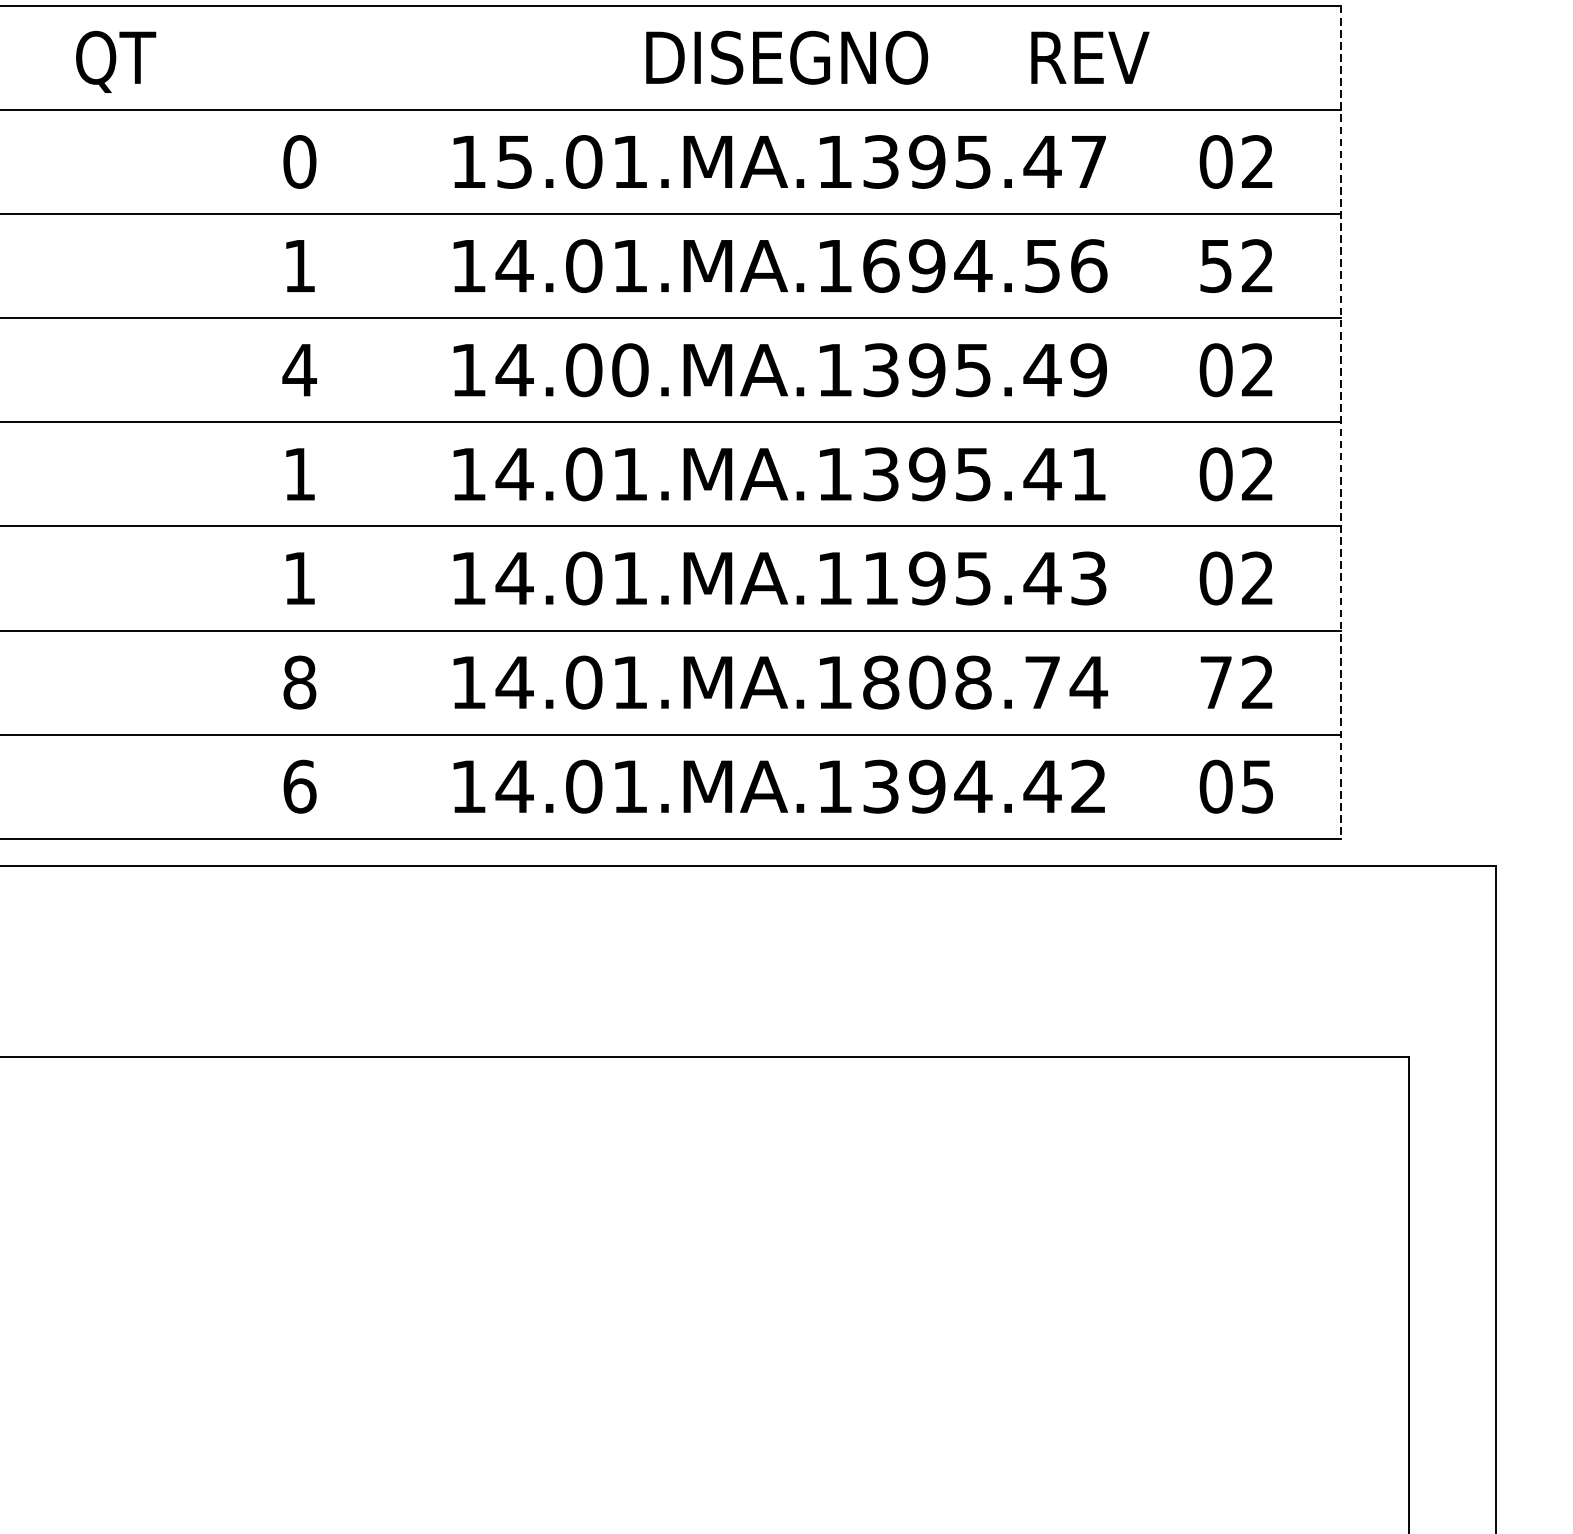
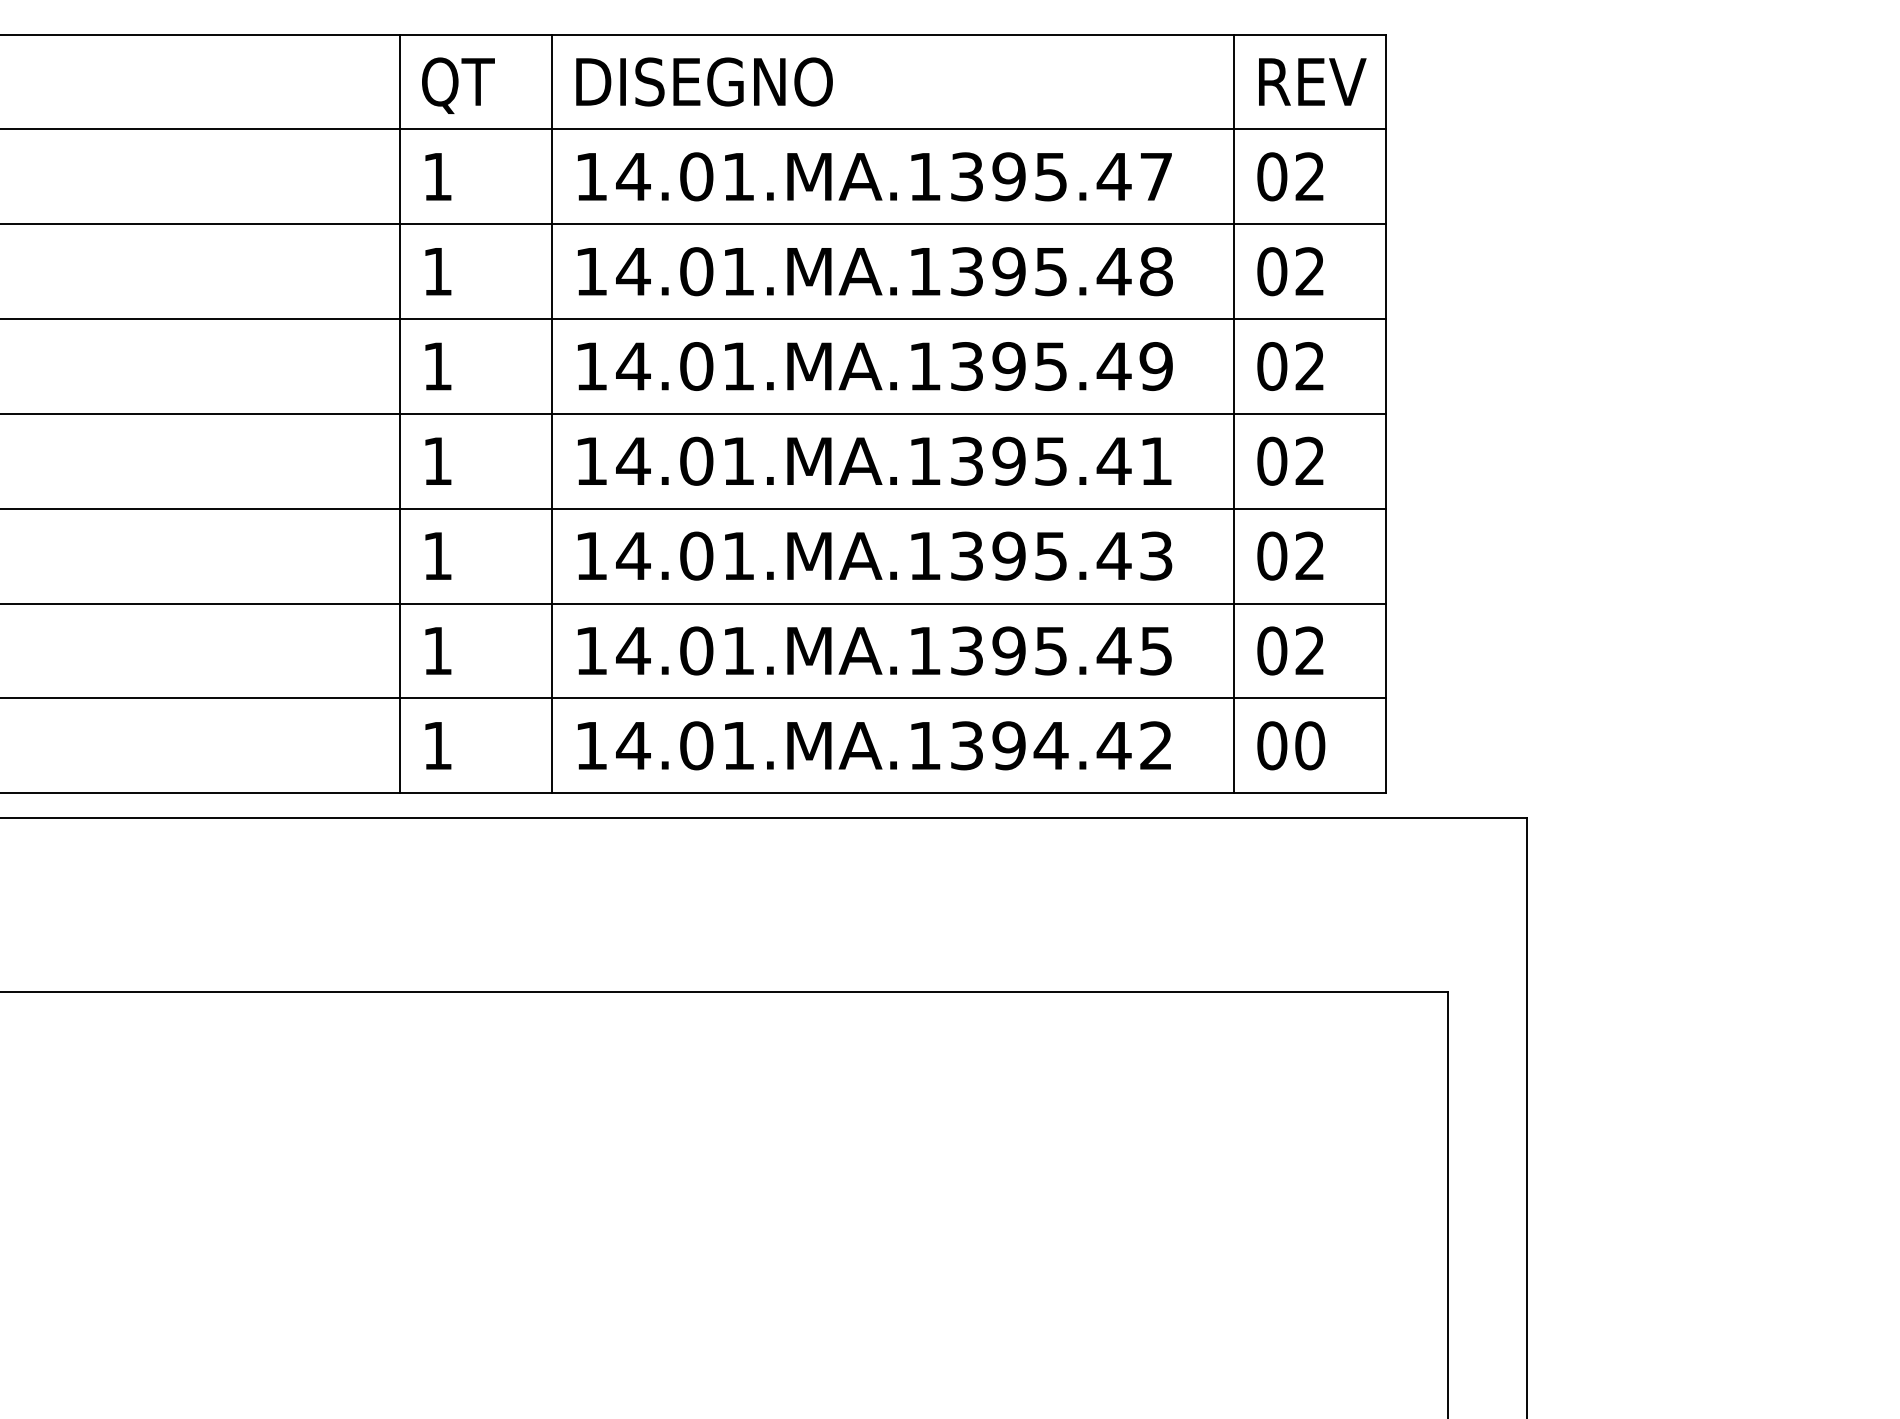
text: (787, 57) -> (704, 81), moved
text: (1090, 57) -> (1312, 81), moved
text: (116, 61) -> (458, 85), moved
text: (299, 161) -> (437, 176), 0 -> 1
text: (514, 162) -> (633, 177), 15.01.MA.1395.47 -> 14.01.MA.1395.47
text: (984, 265) -> (1061, 271), 14.01.MA.1694.56 -> 14.01.MA.1395.48
text: (1216, 265) -> (1272, 271), 52 -> 02
text: (299, 370) -> (437, 366), 4 -> 1
text: (630, 370) -> (738, 366), 14.00.MA.1395.49 -> 14.01.MA.1395.49
line: (257, 421) -> (399, 413), added
line: (424, 421) -> (551, 413), added
line: (1174, 421) -> (1234, 413), added
line: (1341, 422) -> (1386, 414), dashed -> solid
text: (880, 577) -> (966, 555), 14.01.MA.1195.43 -> 14.01.MA.1395.43
text: (299, 682) -> (437, 650), 8 -> 1
text: (984, 682) -> (1061, 650), 14.01.MA.1808.74 -> 14.01.MA.1395.45
text: (1216, 682) -> (1272, 650), 72 -> 02
text: (300, 786) -> (438, 745), 6 -> 1
text: (1258, 786) -> (1310, 745), 05 -> 00

